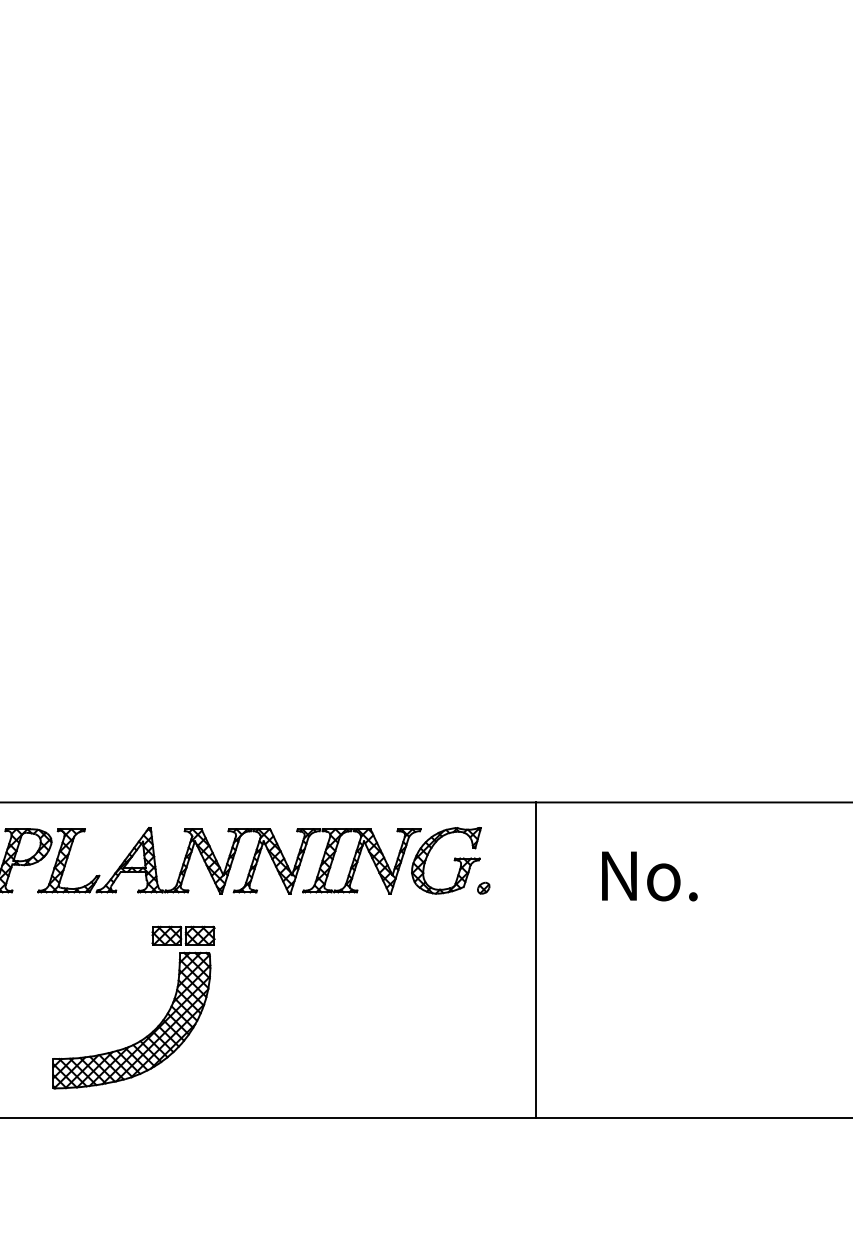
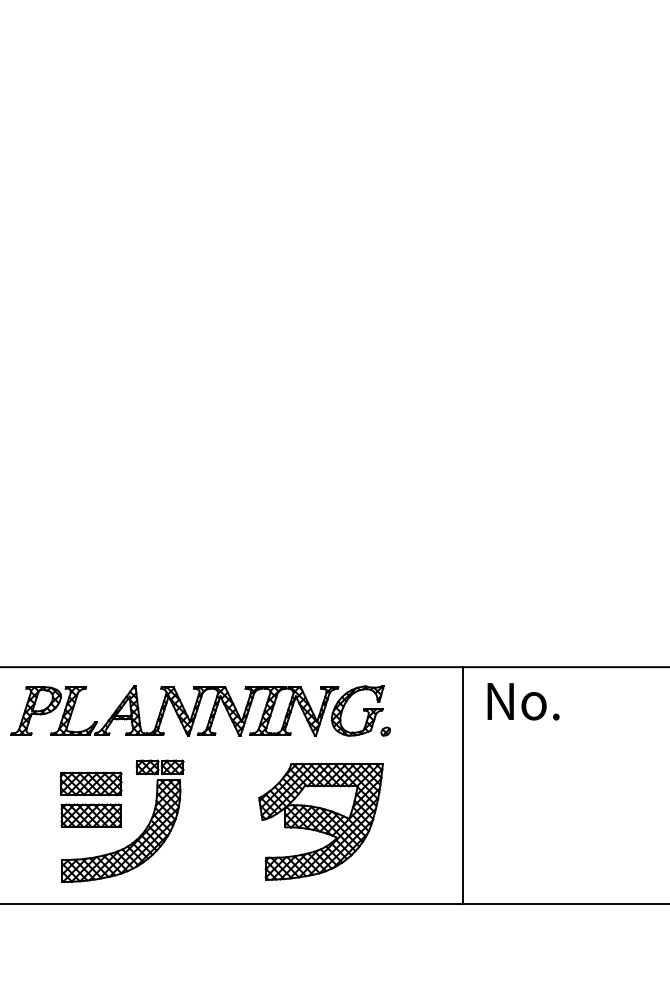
text: (649, 876) -> (523, 701), moved
line: (535, 959) -> (462, 785), moved
part: (90, 978) -> (90, 799), added
part: (396, 1007) -> (320, 821), added

